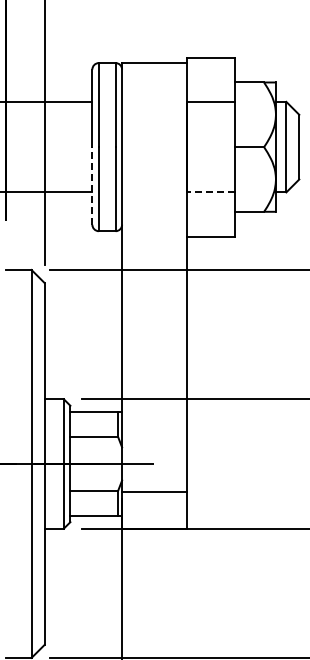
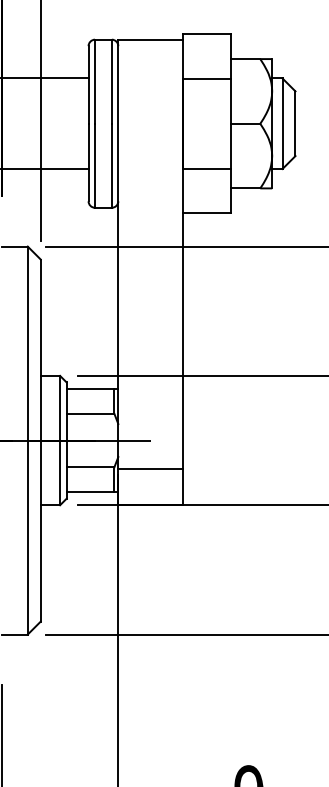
line: (92, 185) -> (88, 162), dashed -> solid
line: (210, 191) -> (206, 168), dashed -> solid

